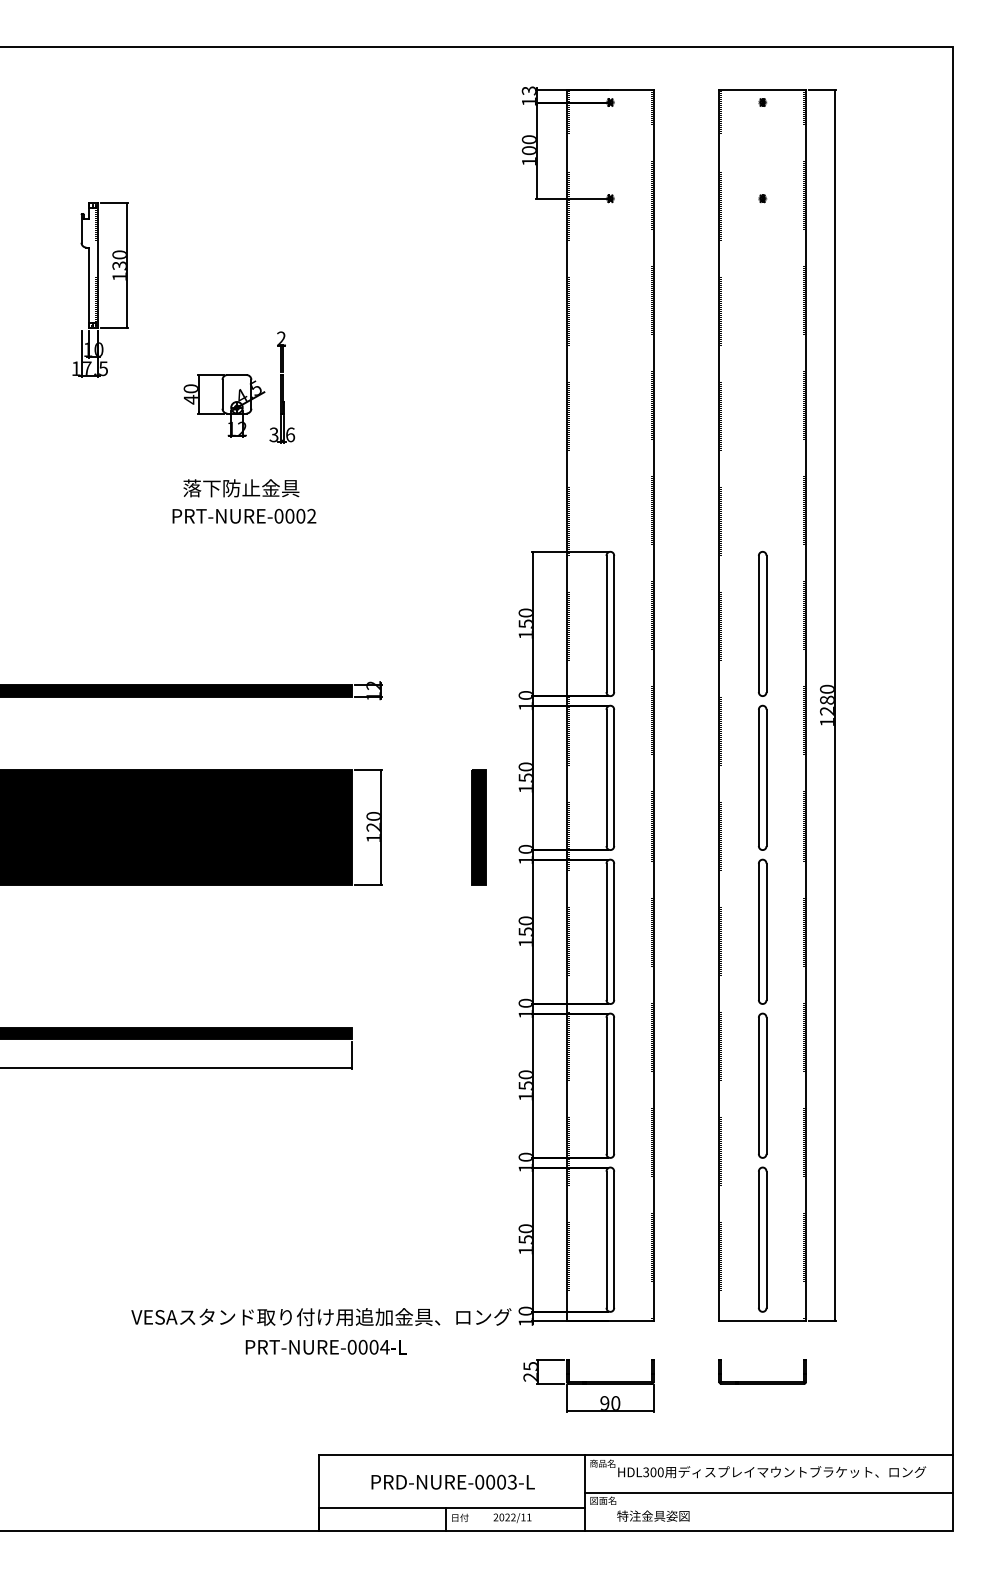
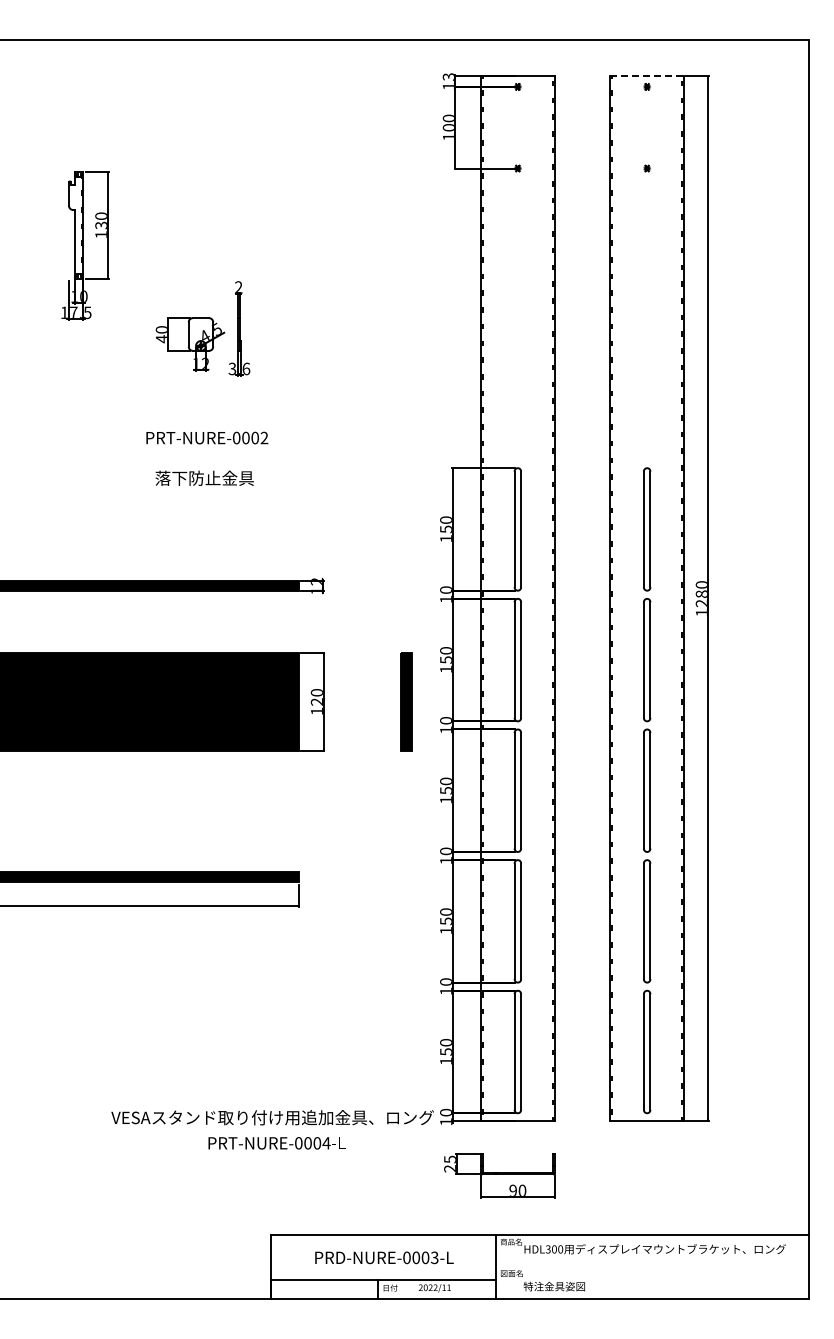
line: (763, 90) -> (647, 76), solid -> dashed
text: (241, 487) -> (204, 477), moved
part: (761, 1381) -> (646, 1172), removed
line: (767, 1492) -> (651, 1266), removed

